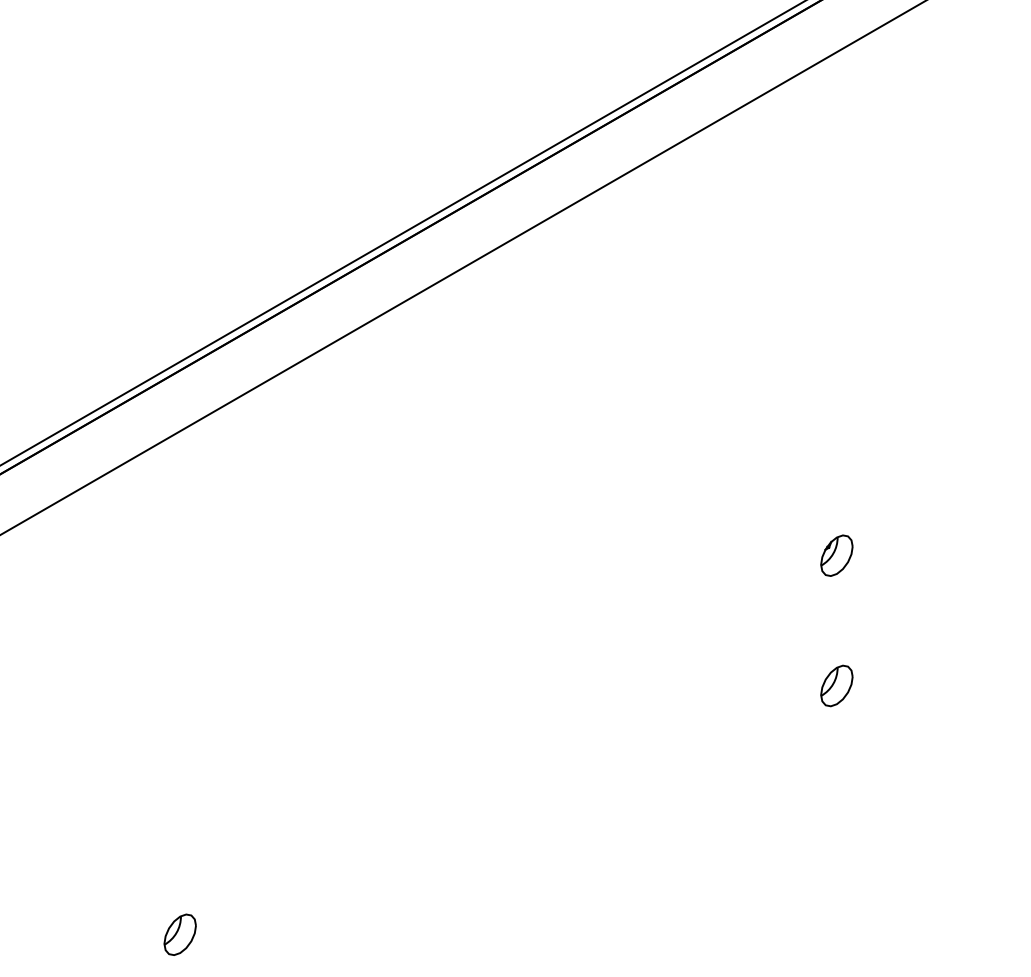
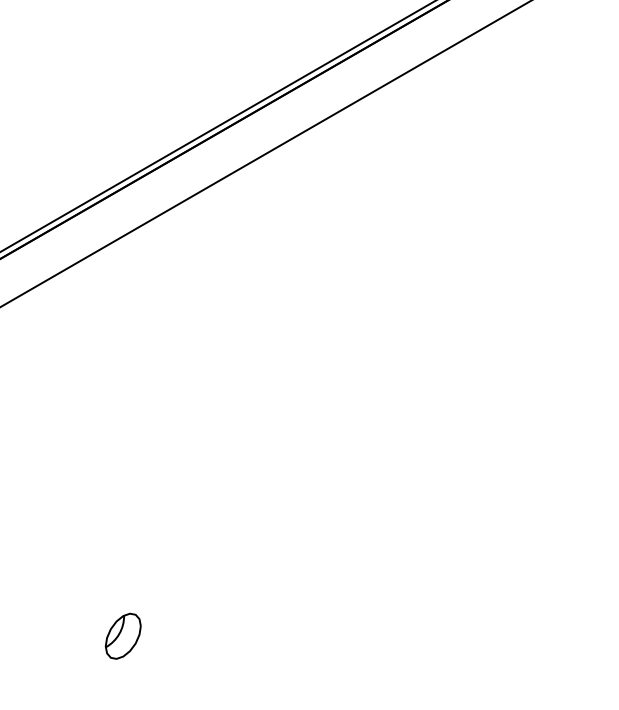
part: (179, 934) -> (122, 635), size x1.4

